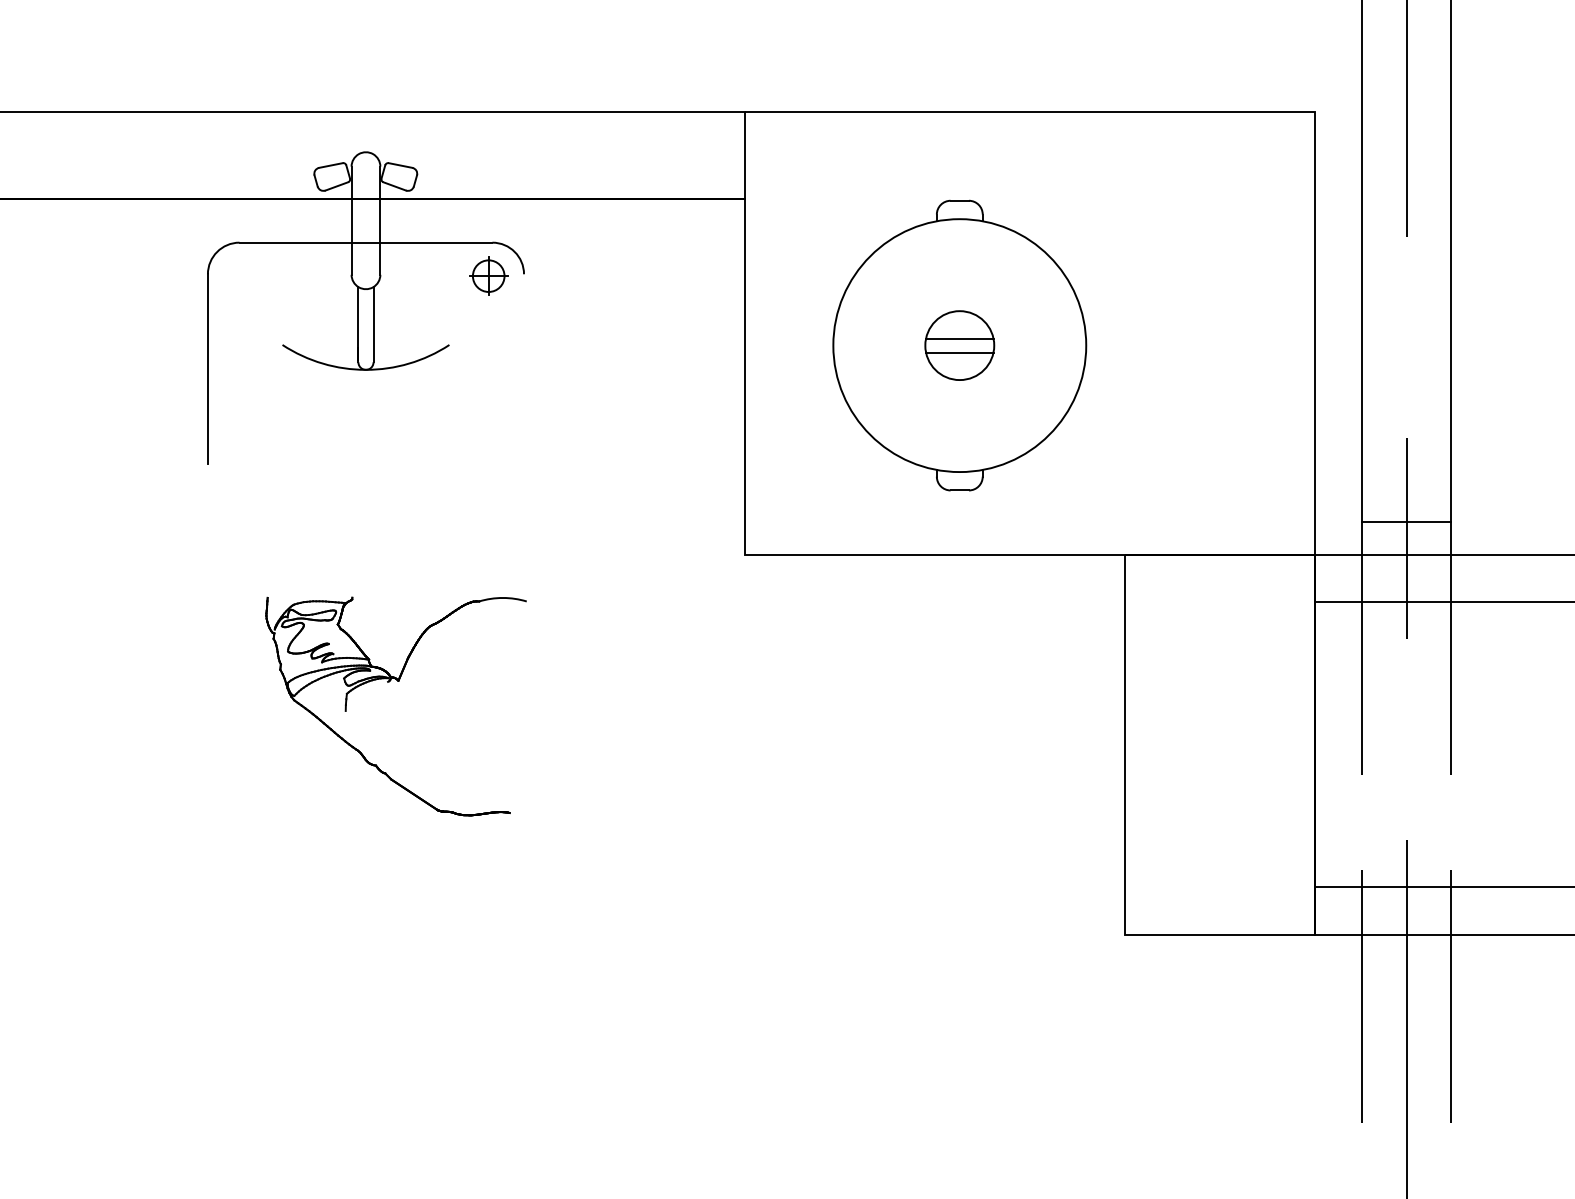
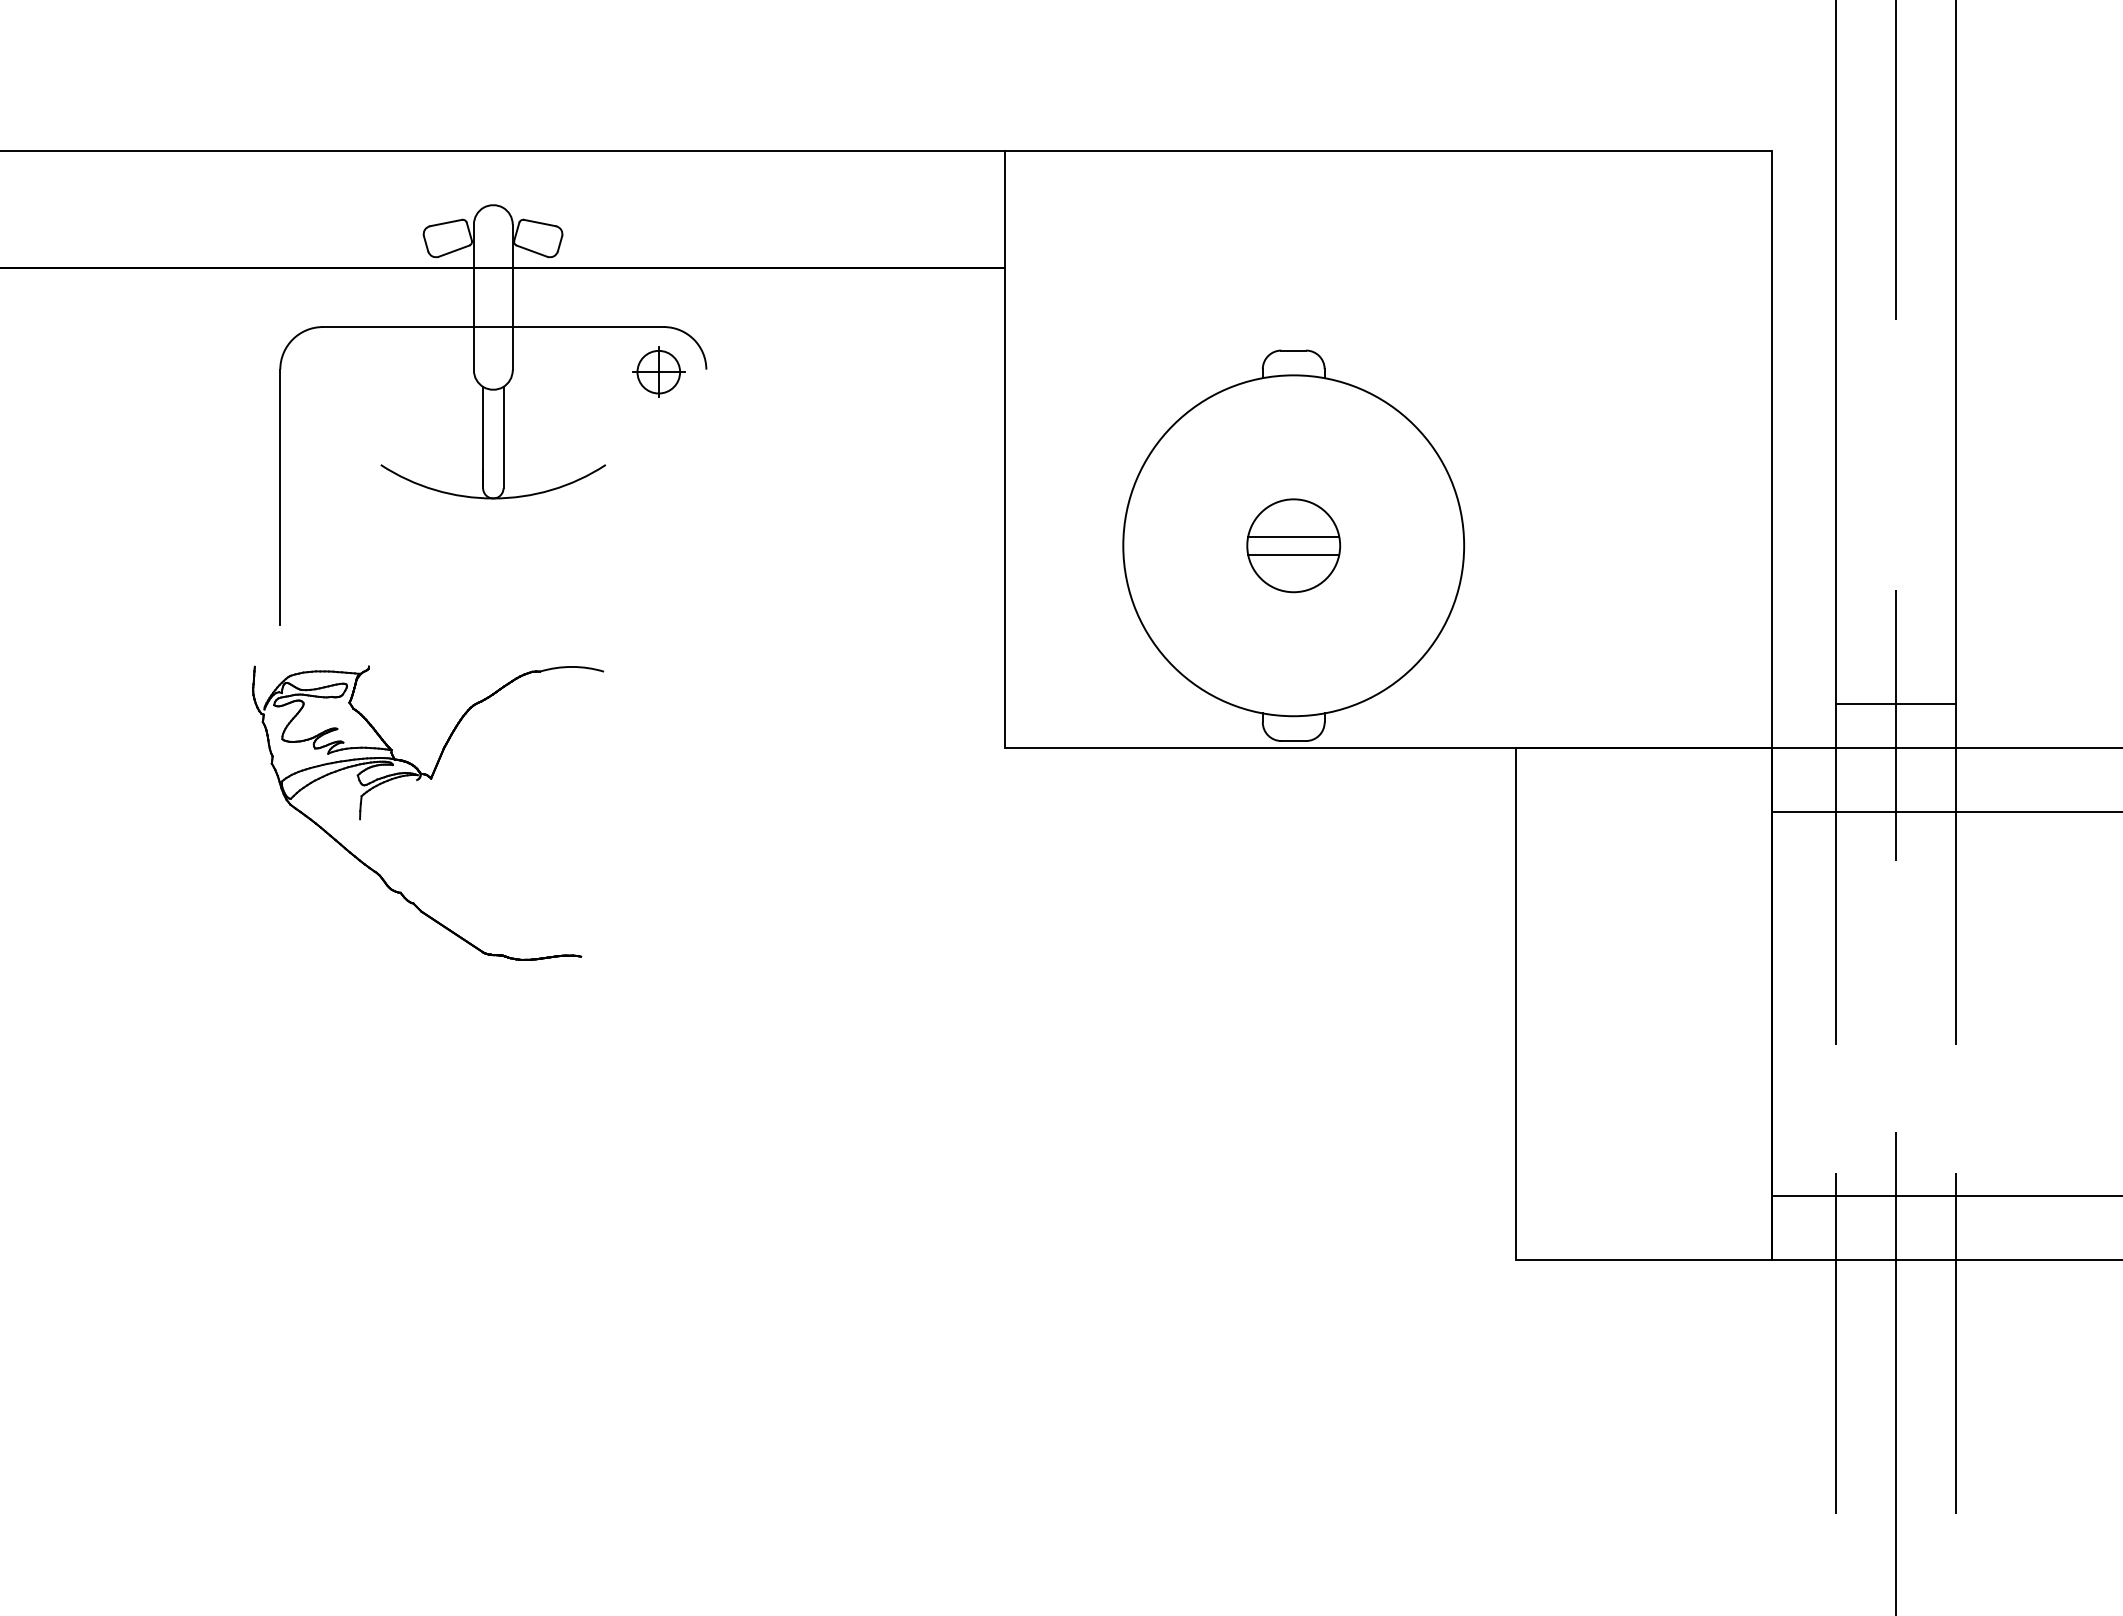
part: (959, 345) -> (1293, 545), moved
part: (398, 681) -> (430, 779), moved

